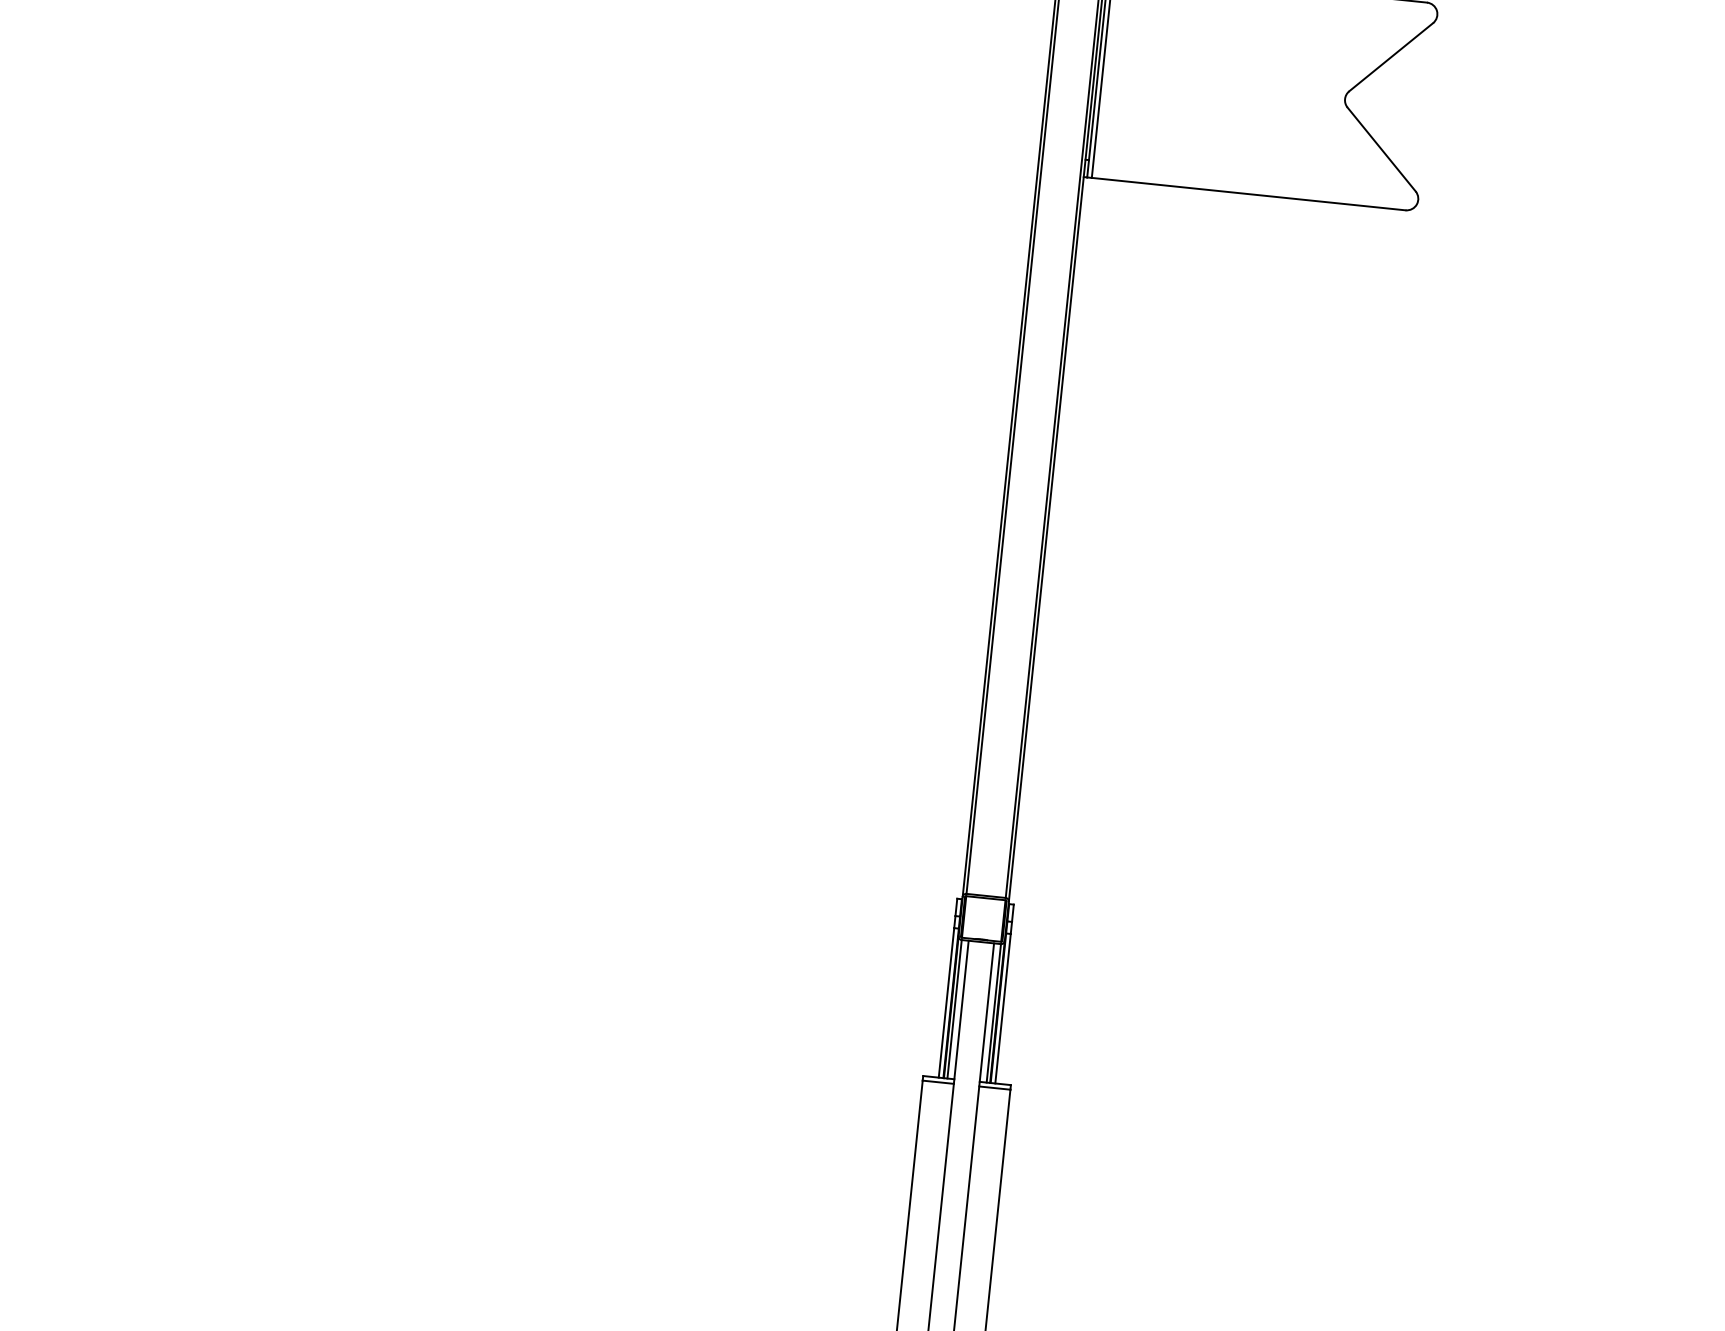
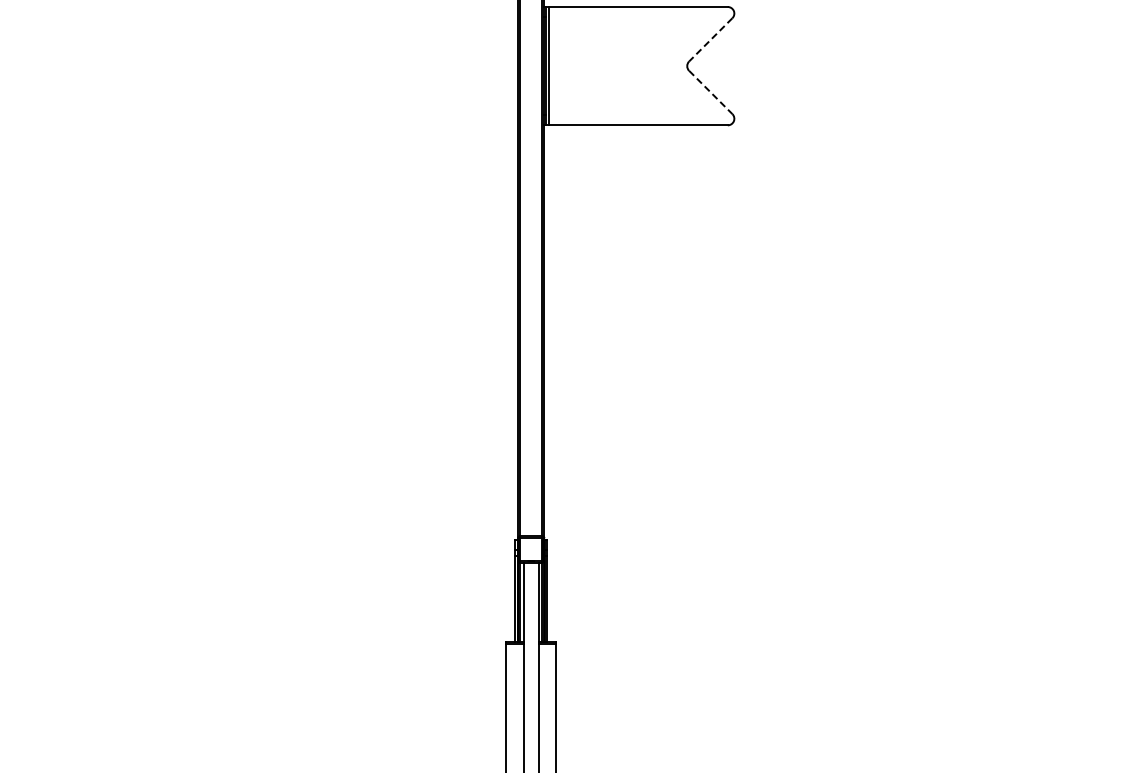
line: (1390, 56) -> (710, 39), solid -> dashed
line: (1381, 149) -> (710, 92), solid -> dashed

